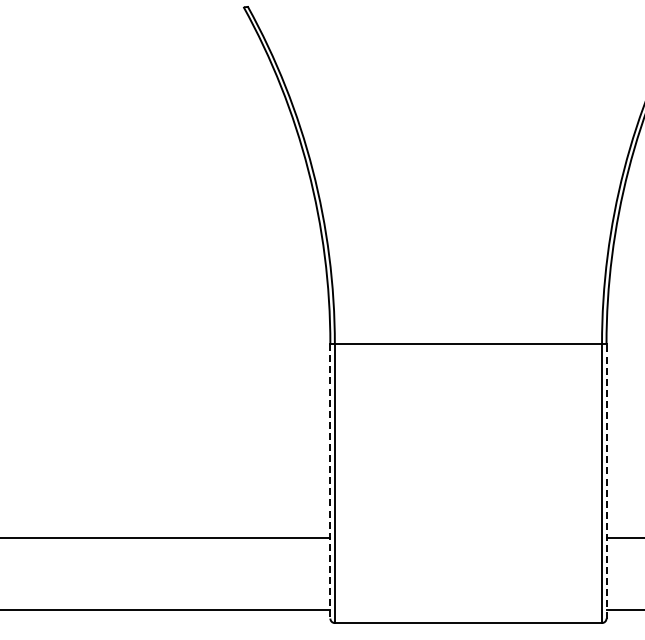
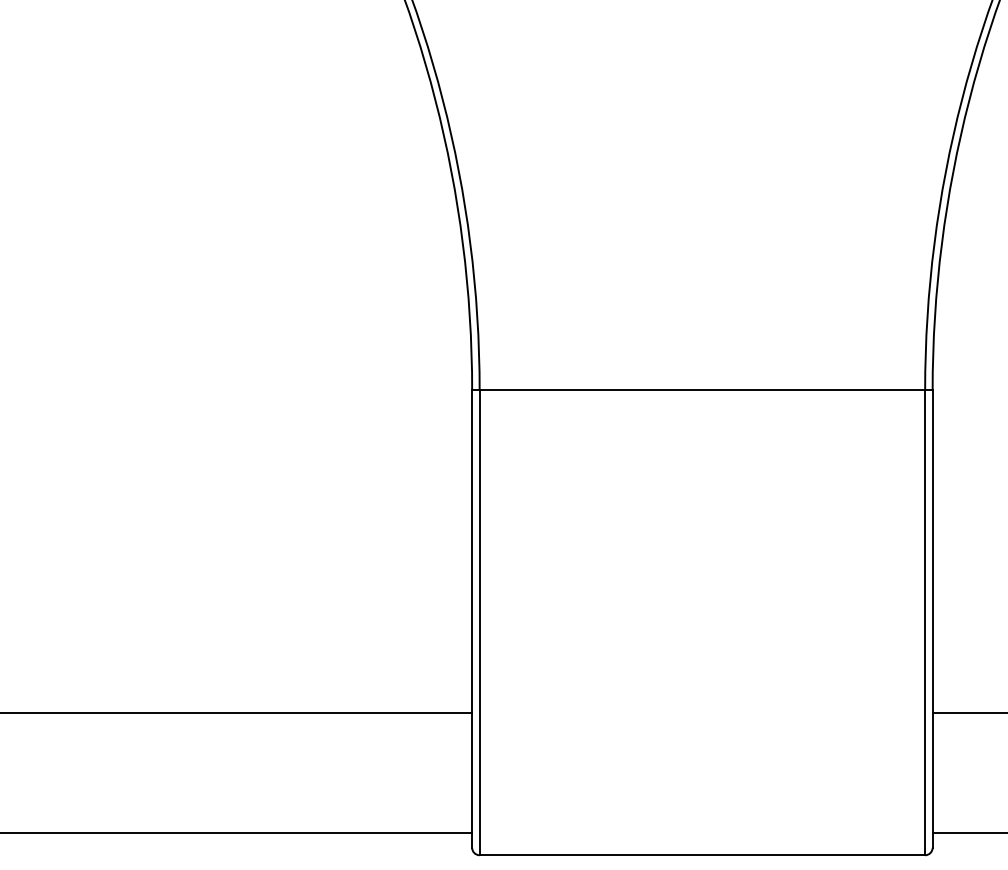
line: (606, 480) -> (932, 617), dashed -> solid
line: (330, 481) -> (472, 619), dashed -> solid

